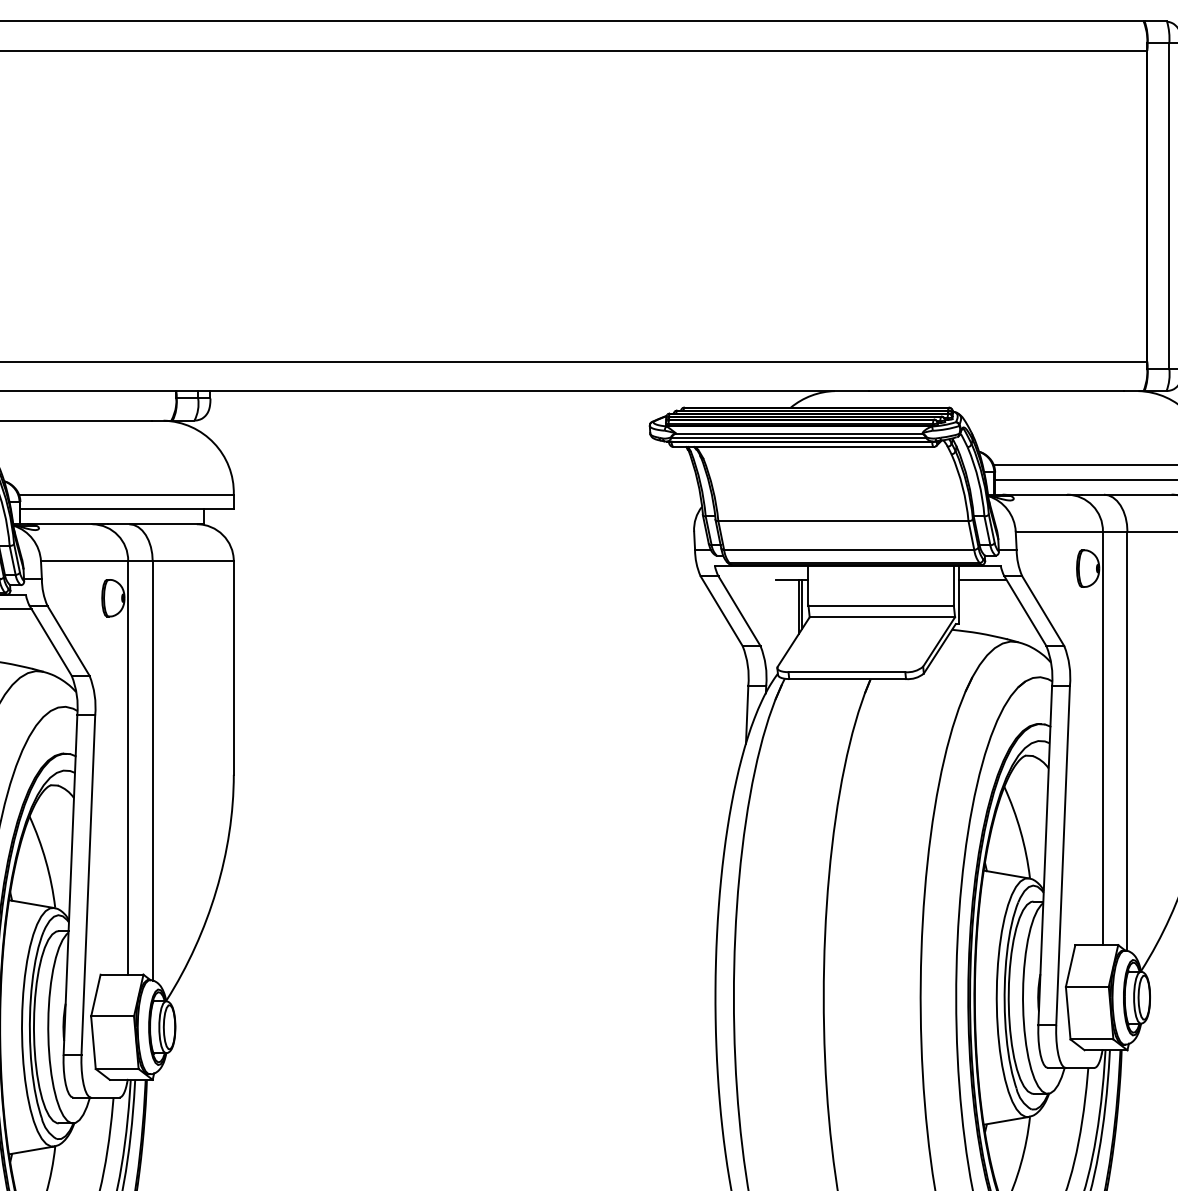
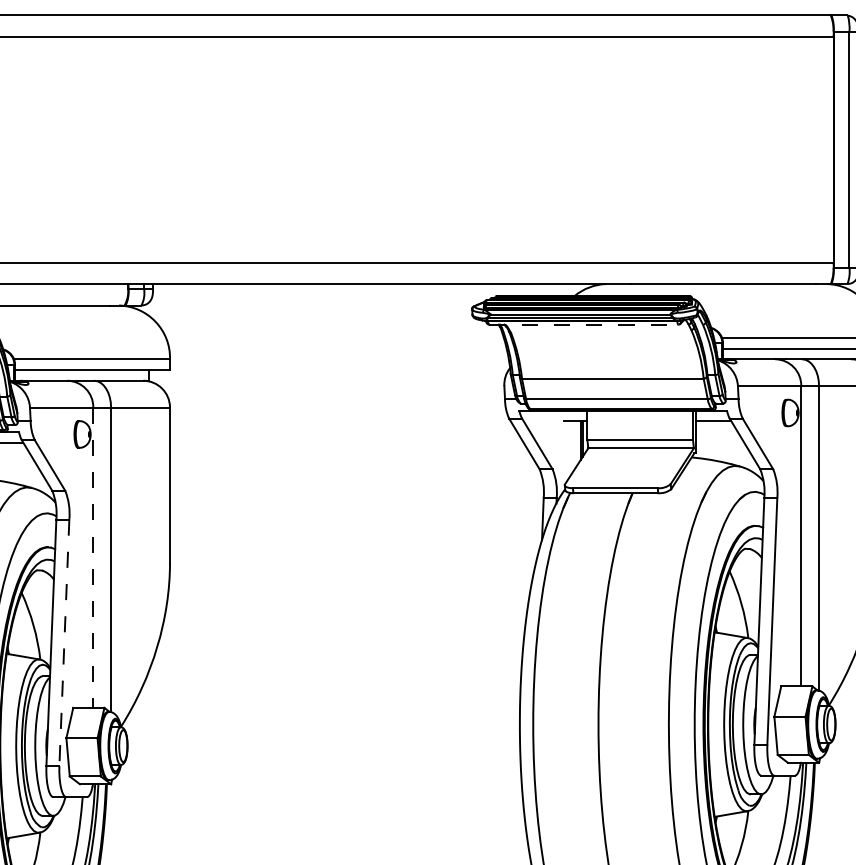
line: (804, 447) -> (584, 325), solid -> dashed
line: (128, 767) -> (93, 557), solid -> dashed
line: (88, 885) -> (64, 643), solid -> dashed

